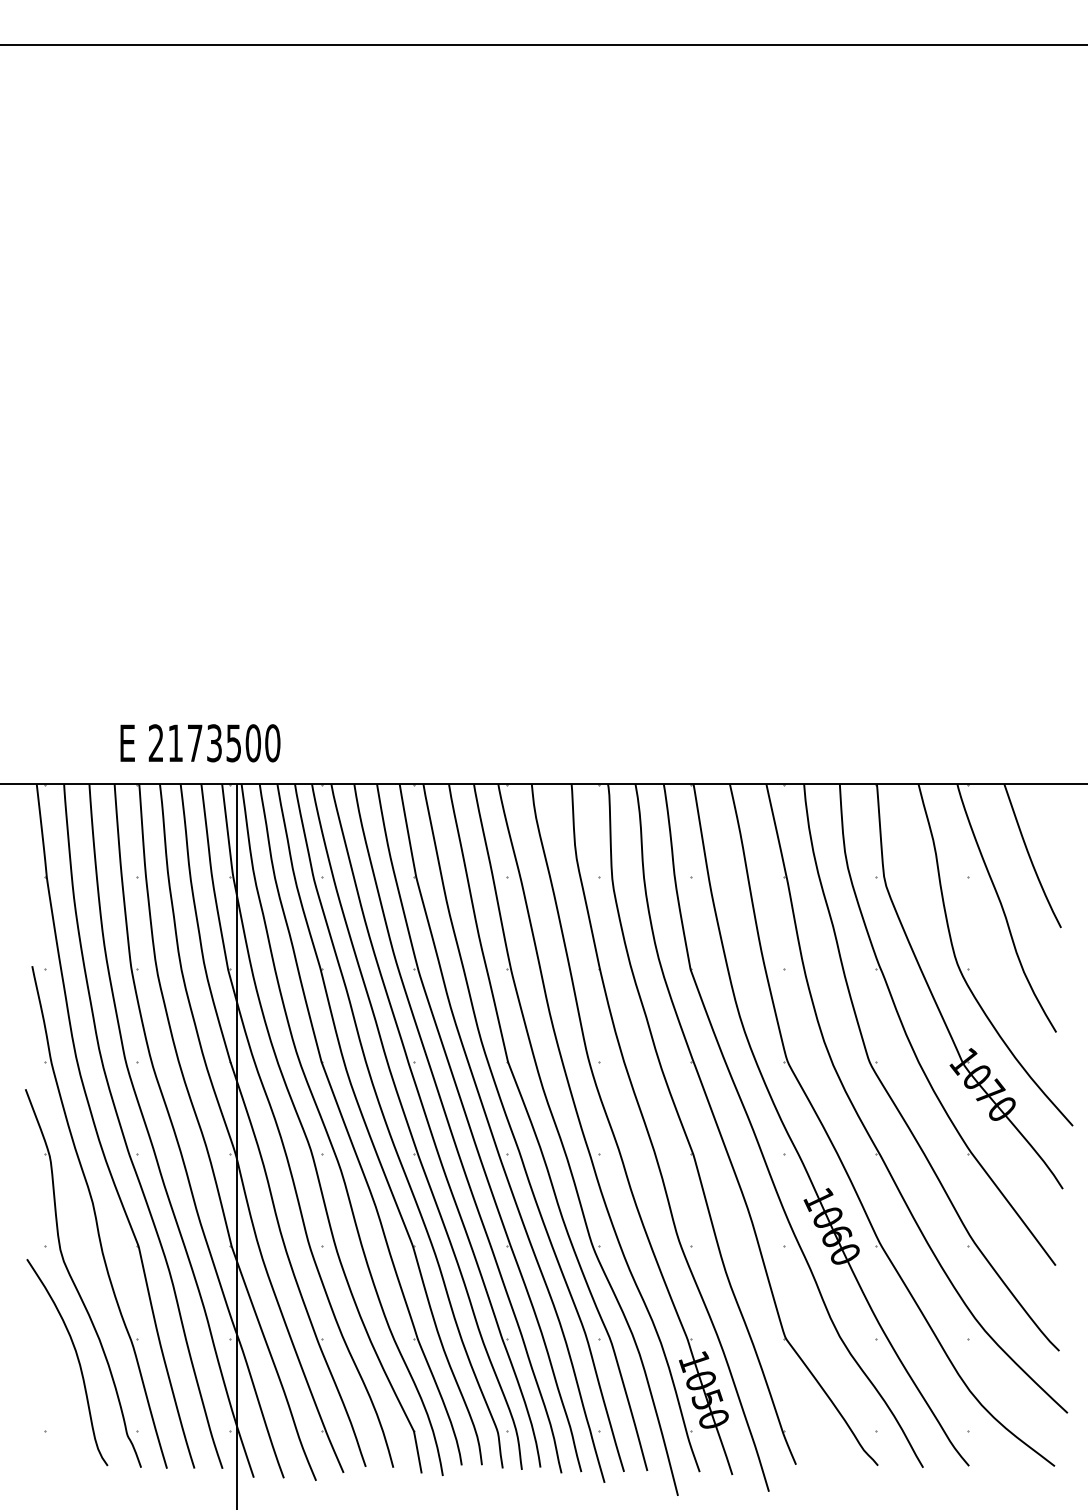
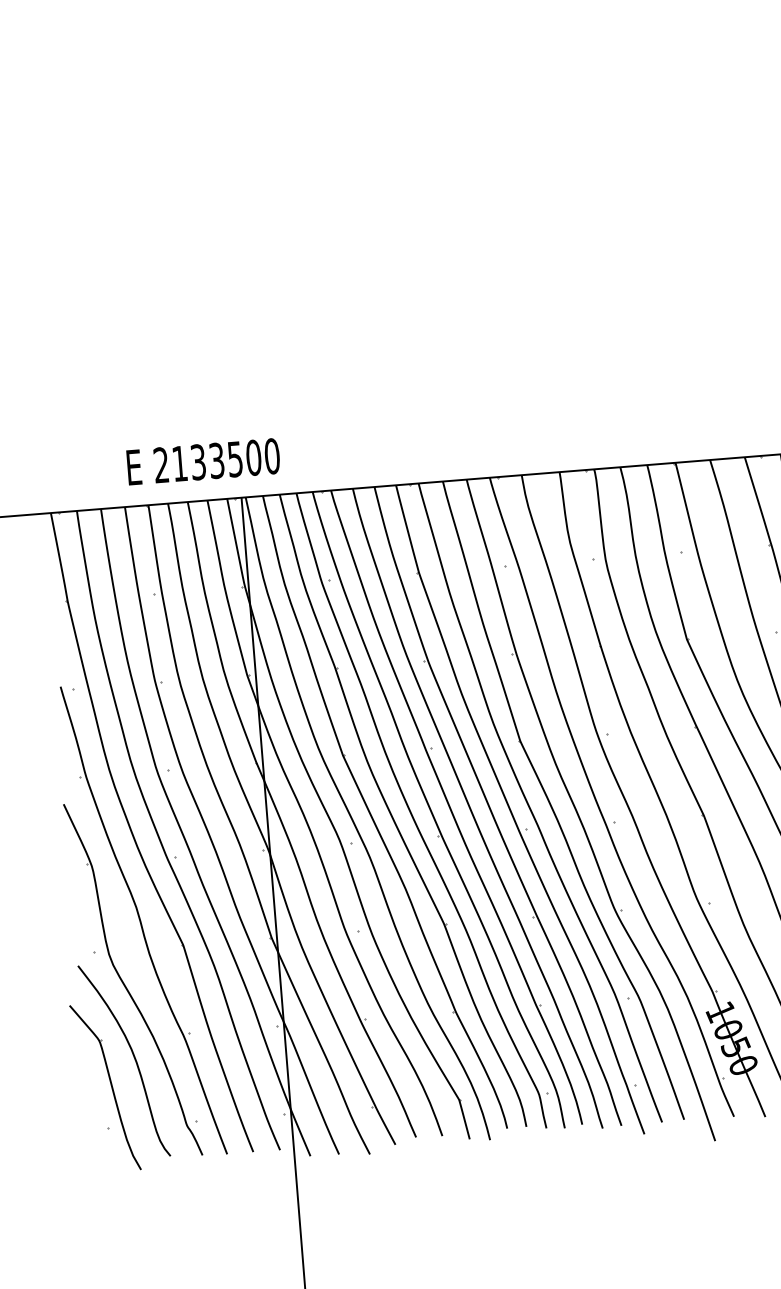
text: (194, 743) -> (197, 462), 2173500 -> 2133500
part: (45, 1388) -> (105, 1087), added

